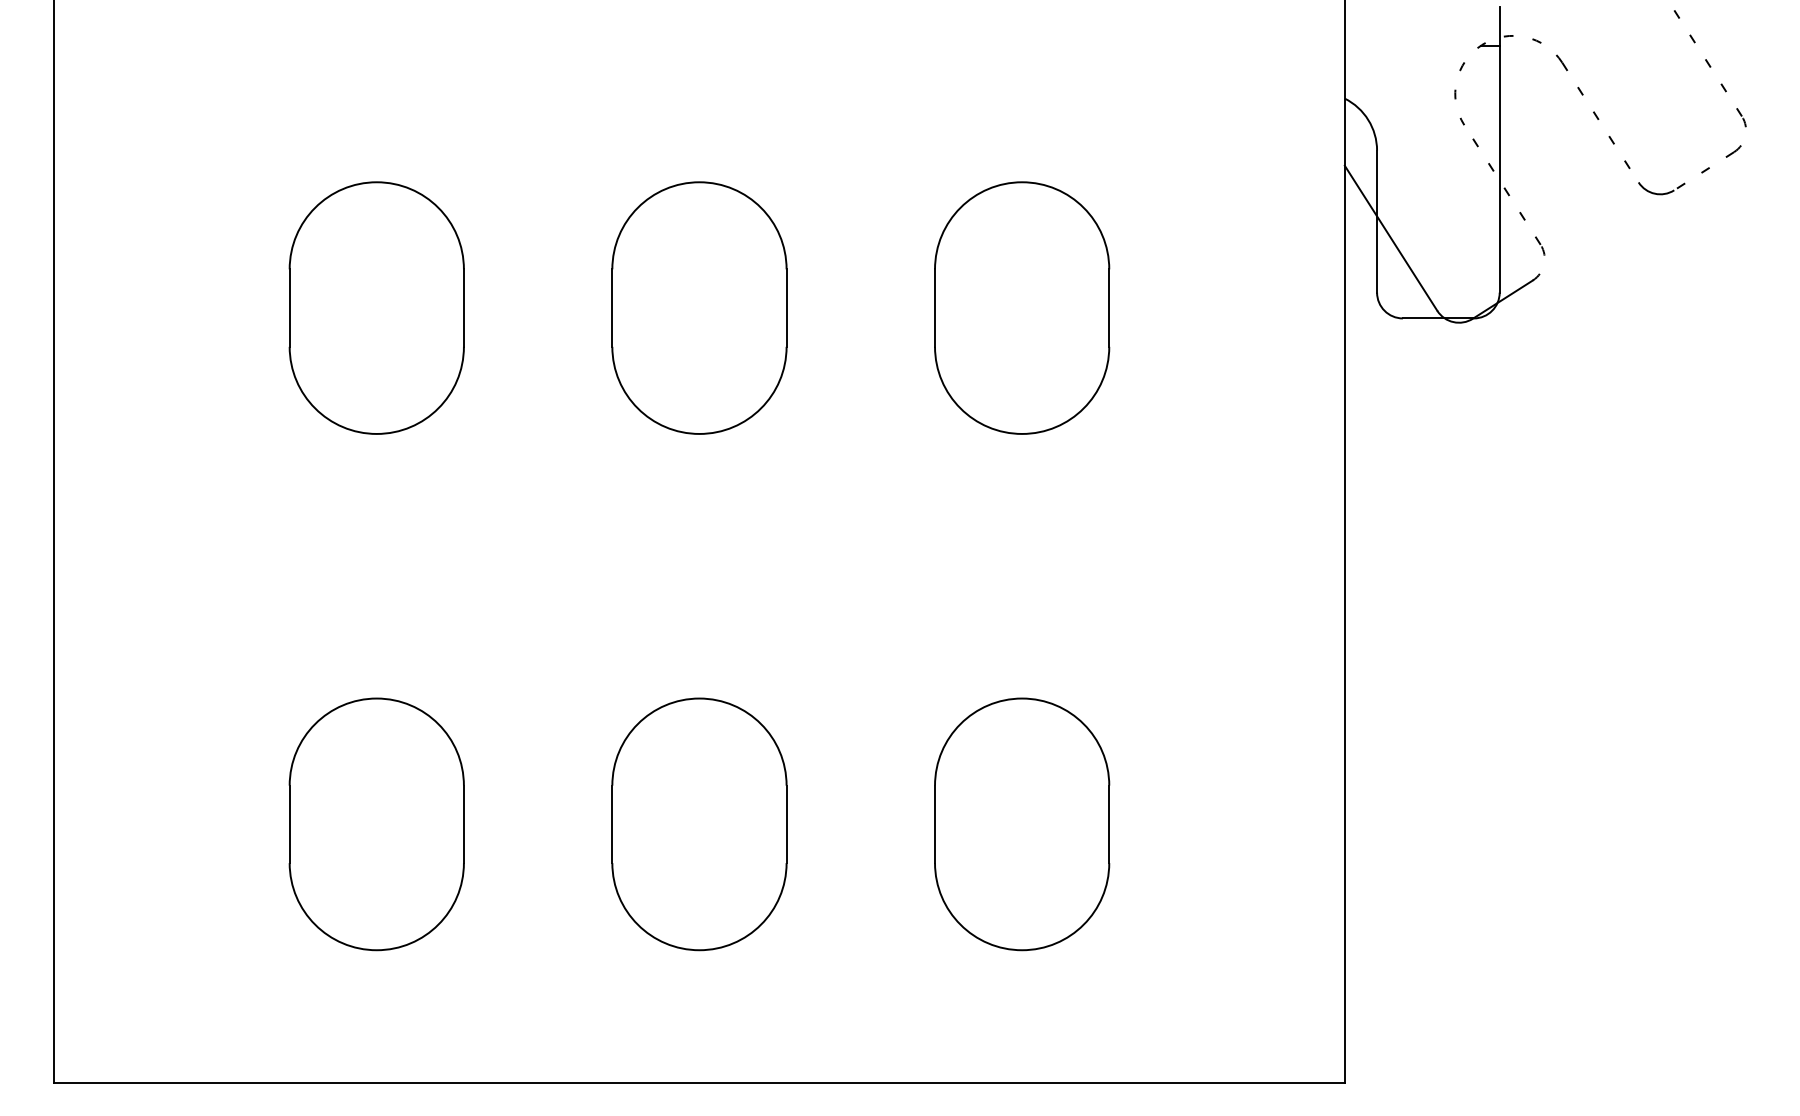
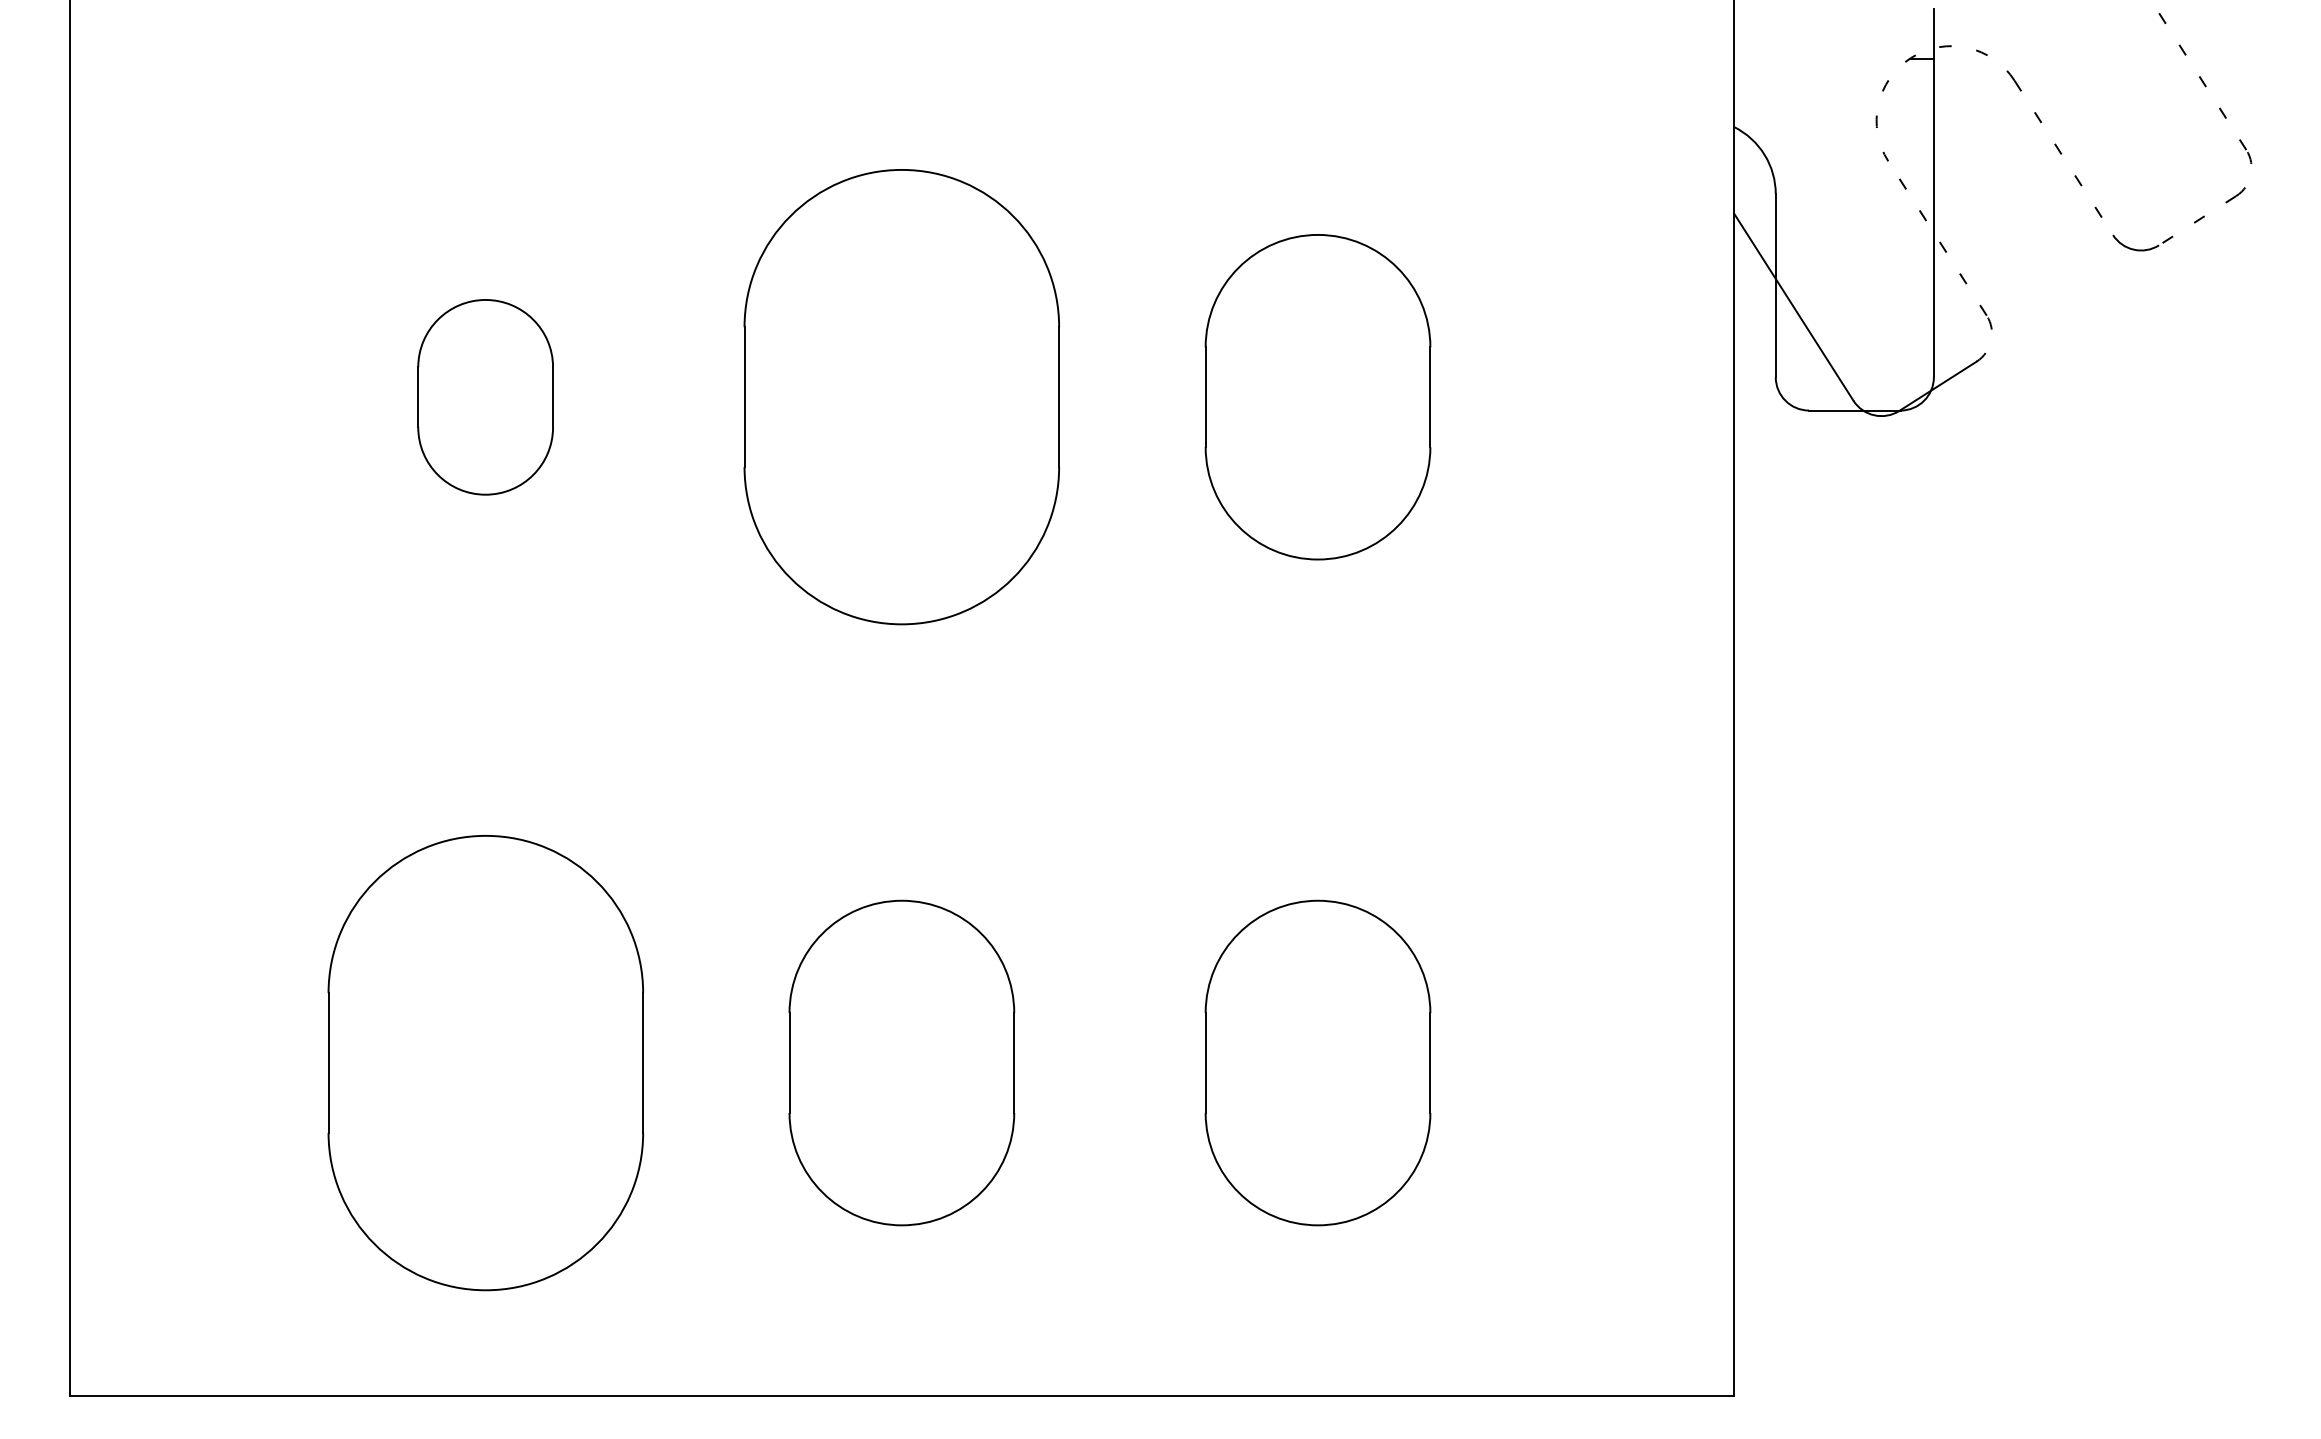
part: (376, 308) -> (485, 397), size x0.6
part: (699, 308) -> (901, 397), size x1.4
part: (376, 823) -> (485, 1062), size x1.4

